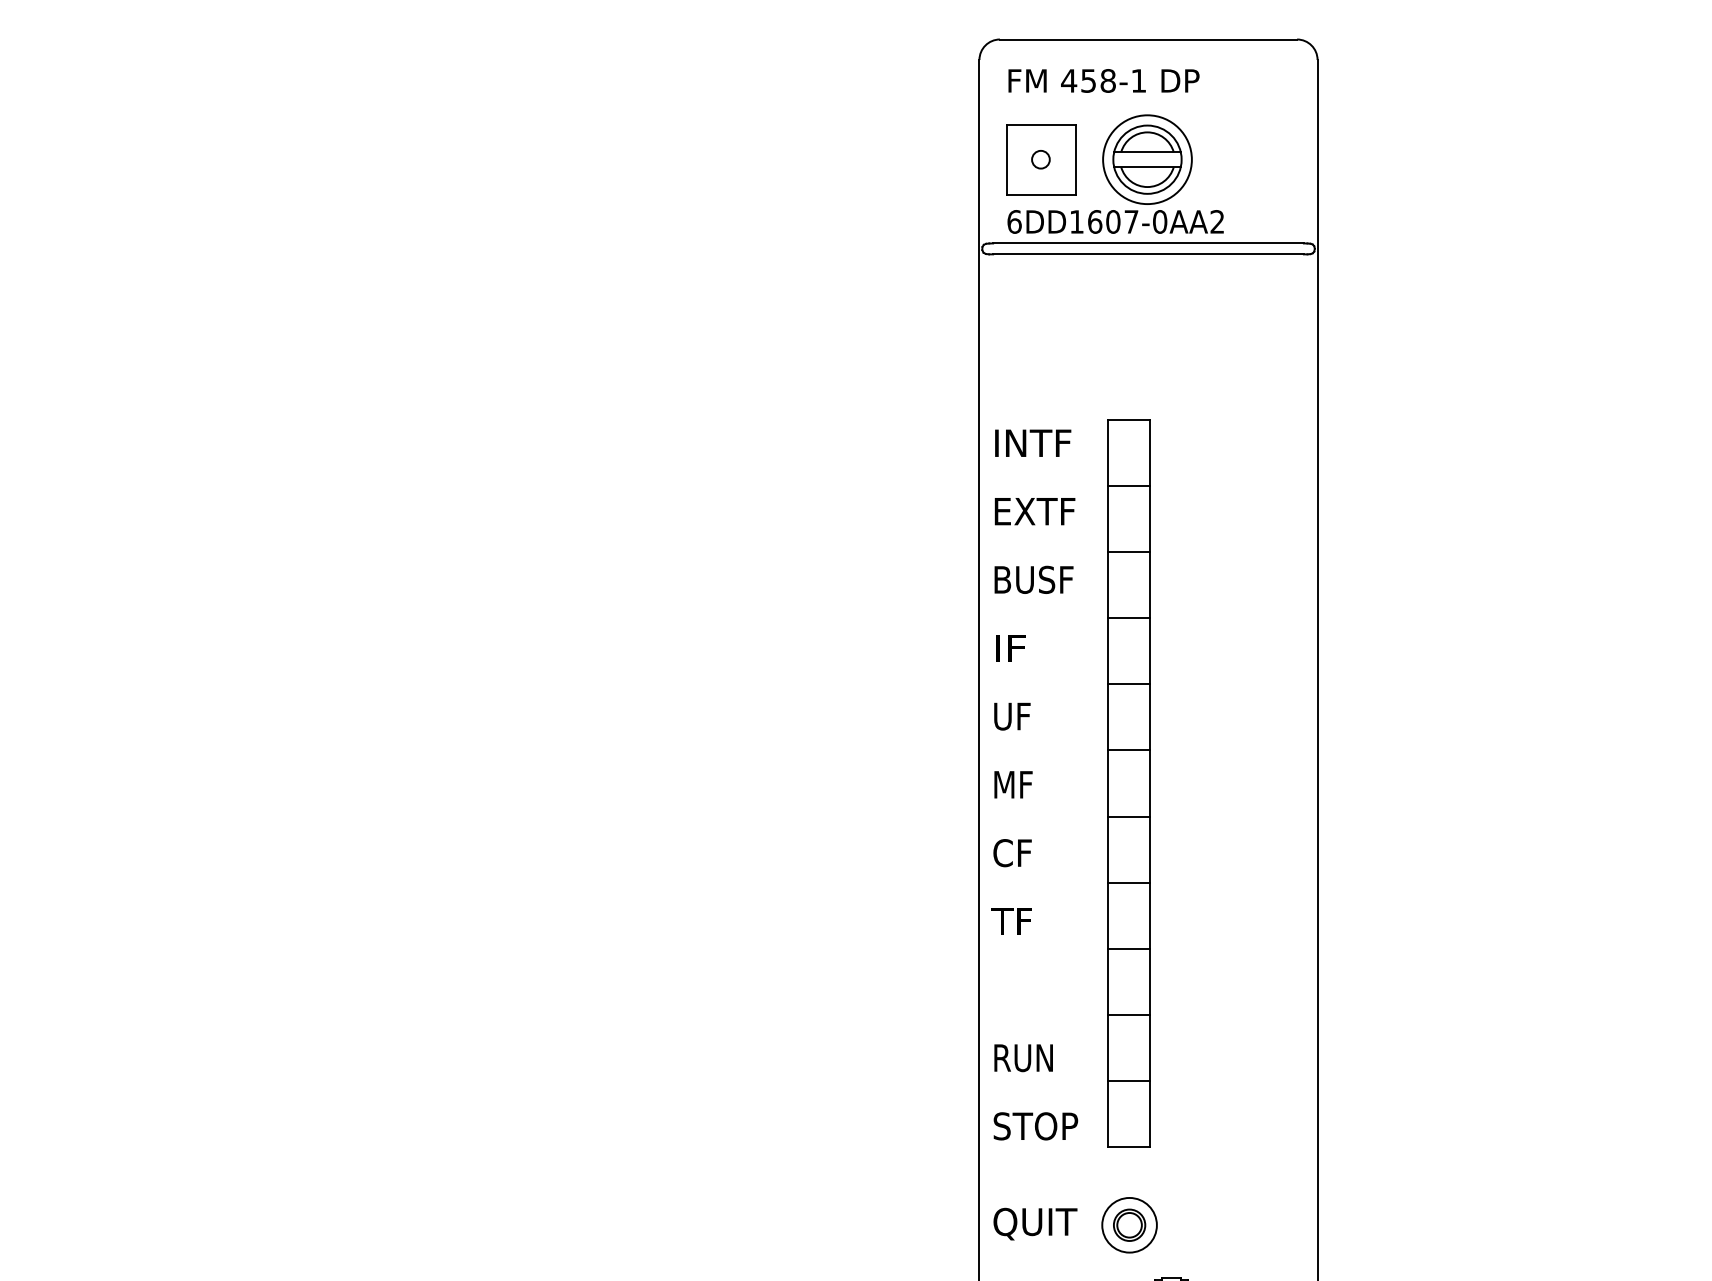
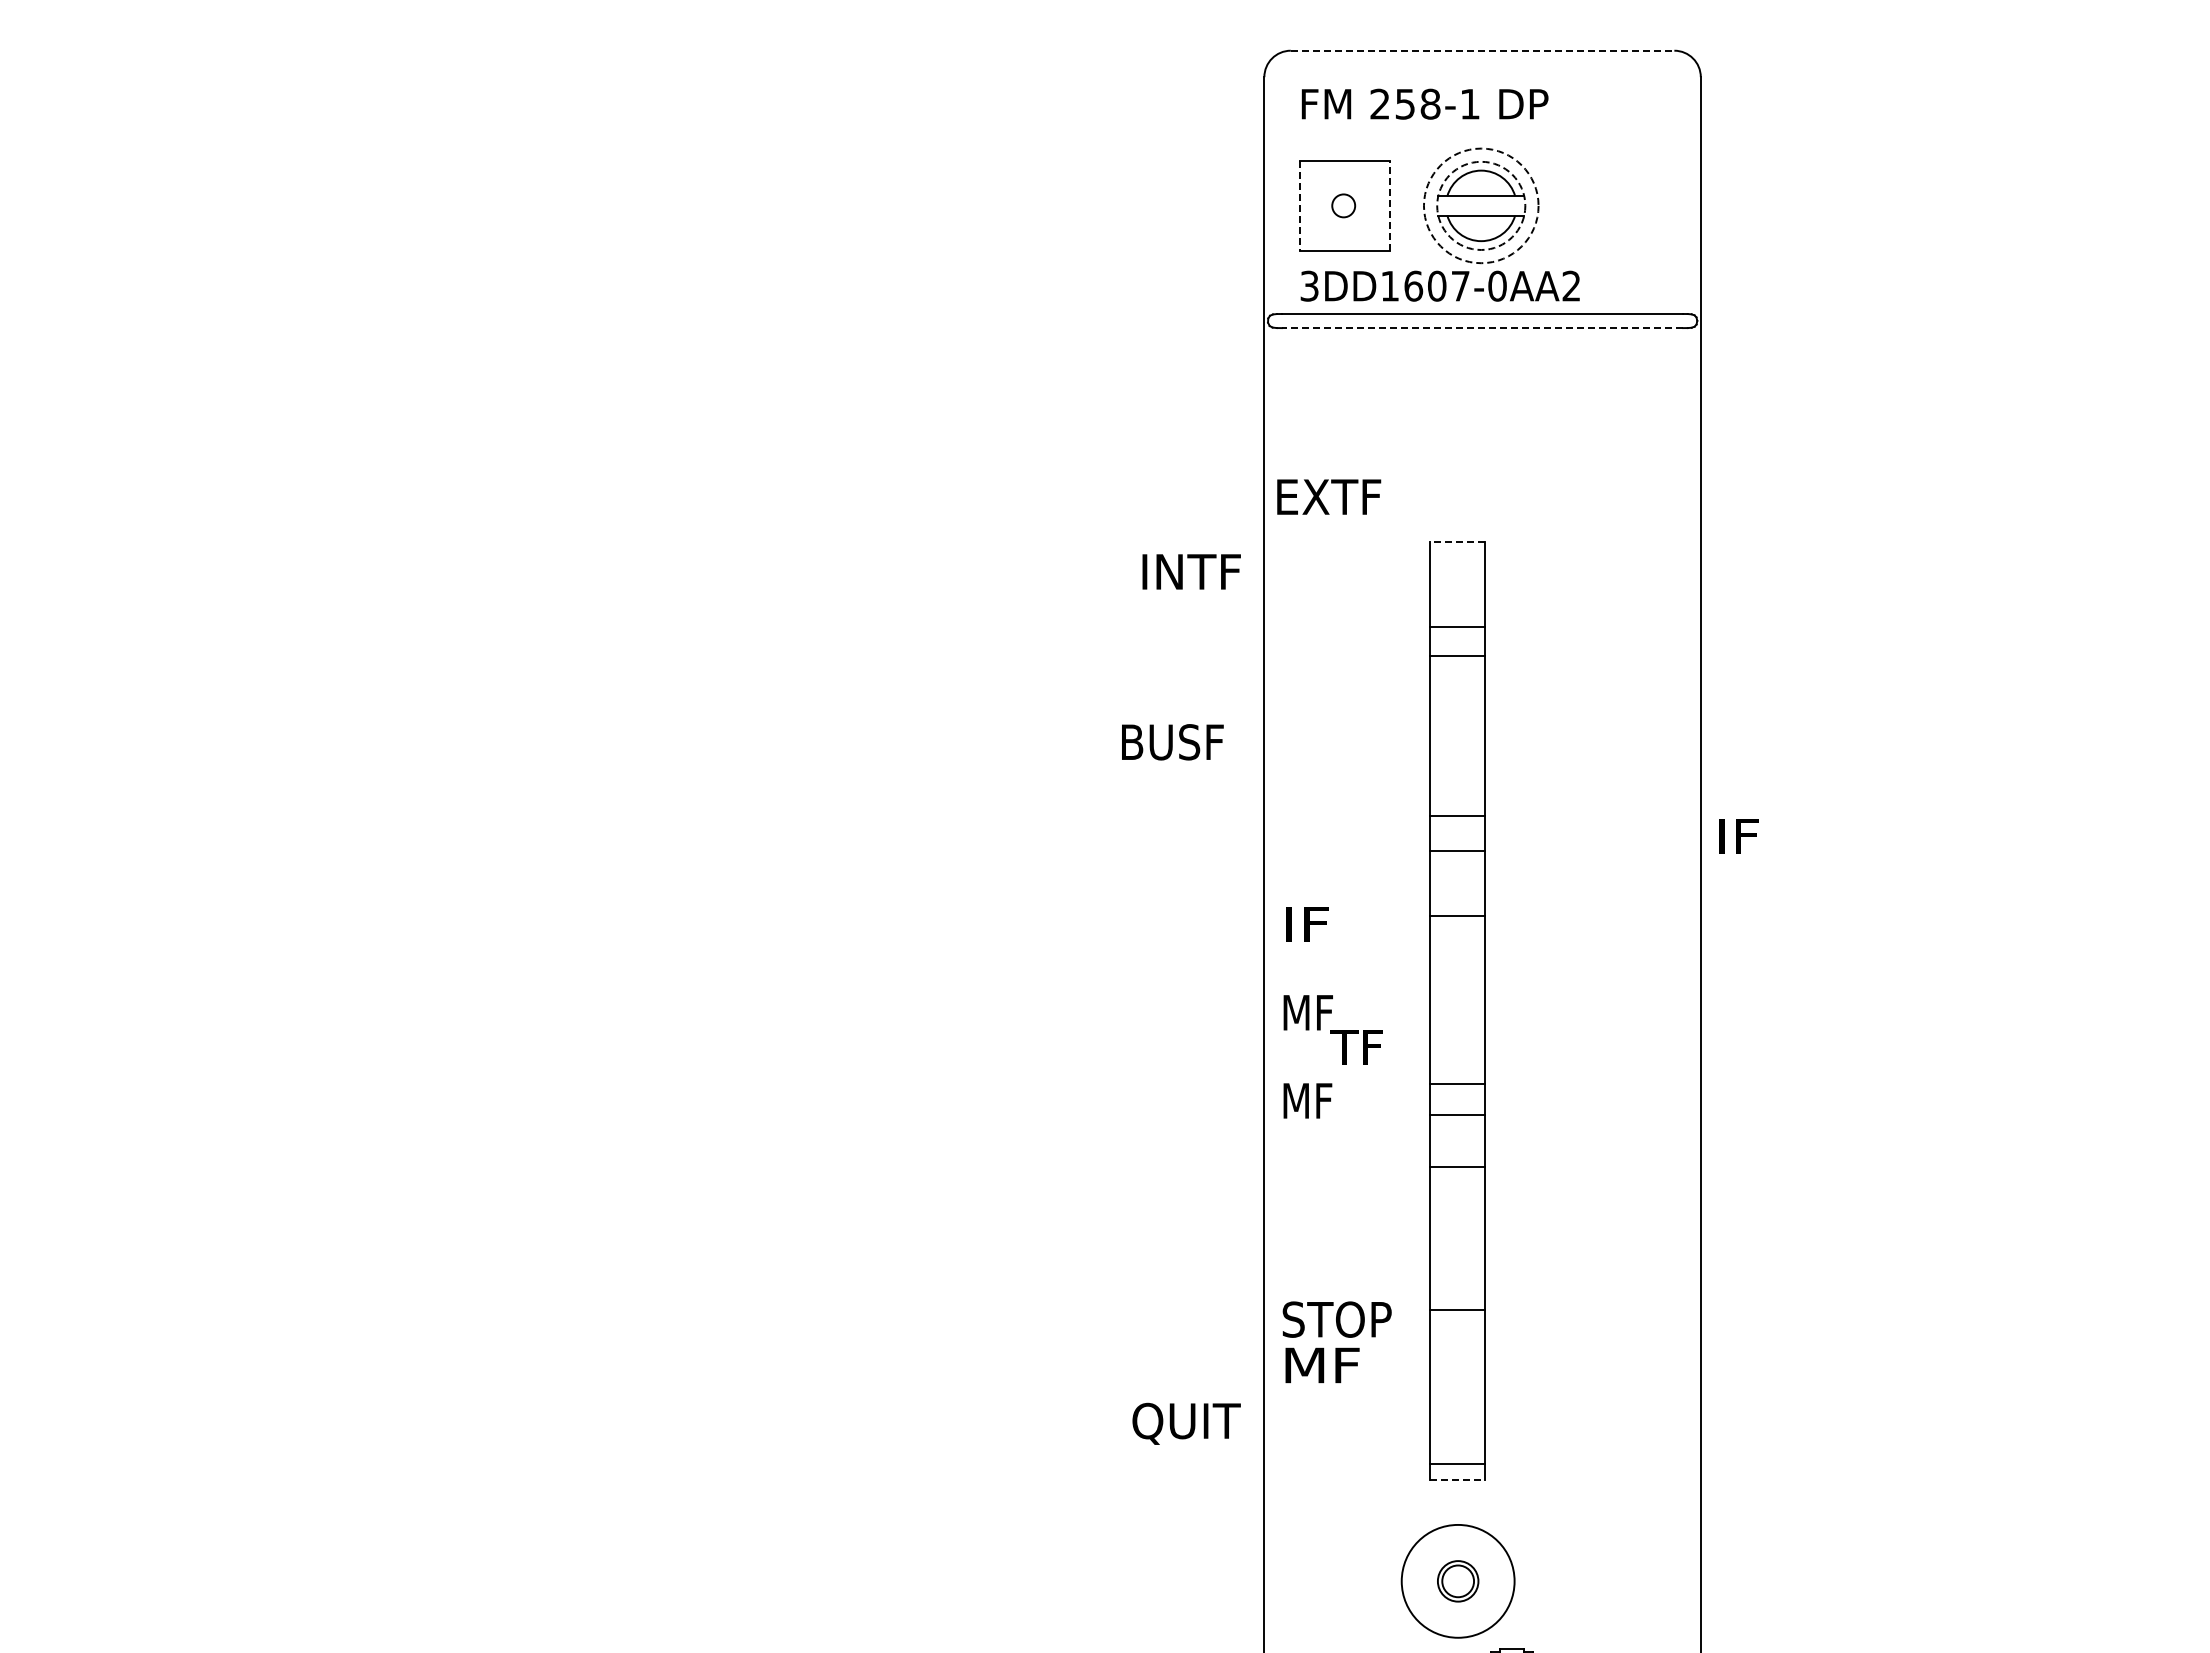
line: (1148, 39) -> (1482, 50), solid -> dashed
text: (1068, 80) -> (1379, 103), 458-1 -> 258-1
line: (1006, 159) -> (1299, 205), solid -> dashed
line: (1076, 159) -> (1389, 205), solid -> dashed
circle: (1146, 159) -> (1480, 205), solid -> dashed
circle: (1147, 159) -> (1481, 205), solid -> dashed
text: (1014, 221) -> (1309, 285), 6DD1607-0AA2 -> 3DD1607-0AA2
line: (1148, 254) -> (1482, 328), solid -> dashed
line: (1128, 420) -> (1456, 542), solid -> dashed
text: (1033, 442) -> (1191, 571), moved
text: (1035, 511) -> (1329, 496), moved
line: (1129, 552) -> (1457, 655), moved
text: (1033, 580) -> (1172, 742), moved
line: (1129, 618) -> (1457, 850), moved
text: (1010, 648) -> (1738, 836), moved
line: (1129, 684) -> (1457, 816), moved
text: (1012, 716) -> (1306, 924), UF -> IF
line: (1129, 750) -> (1457, 916), moved
line: (1129, 816) -> (1457, 1114), moved
text: (1012, 852) -> (1307, 1100), CF -> MF
line: (1129, 882) -> (1457, 1084), moved
text: (1012, 921) -> (1356, 1047), moved
line: (1129, 948) -> (1457, 1167), moved
text: (1023, 1058) -> (1321, 1365), RUN -> MF
line: (1129, 1080) -> (1457, 1463), moved
text: (1035, 1126) -> (1336, 1319), moved
line: (1129, 1147) -> (1457, 1480), solid -> dashed
text: (1035, 1223) -> (1186, 1423), moved
circle: (1129, 1225) -> (1457, 1581), size x1.6

